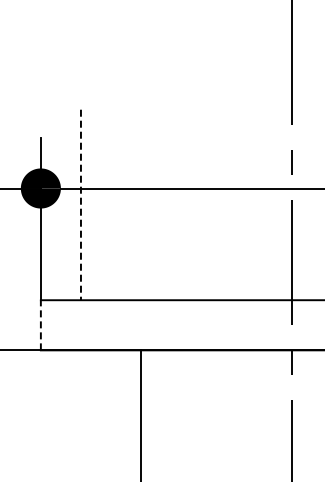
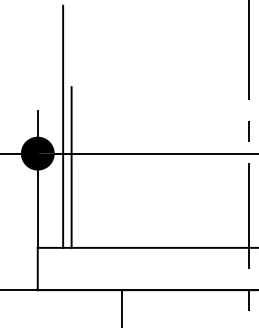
line: (70, 156) -> (62, 126), added
line: (80, 205) -> (71, 167), dashed -> solid
line: (40, 324) -> (37, 268), dashed -> solid

